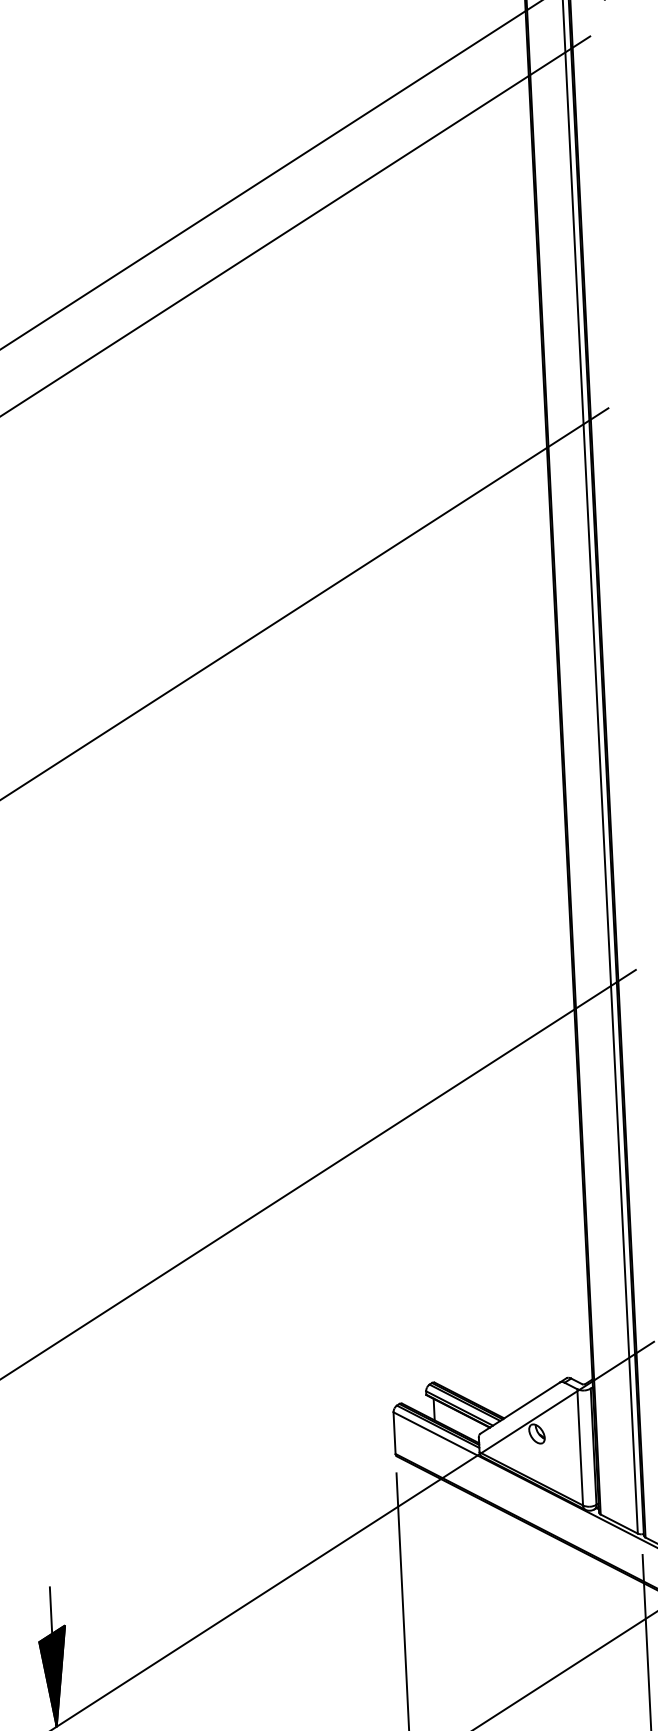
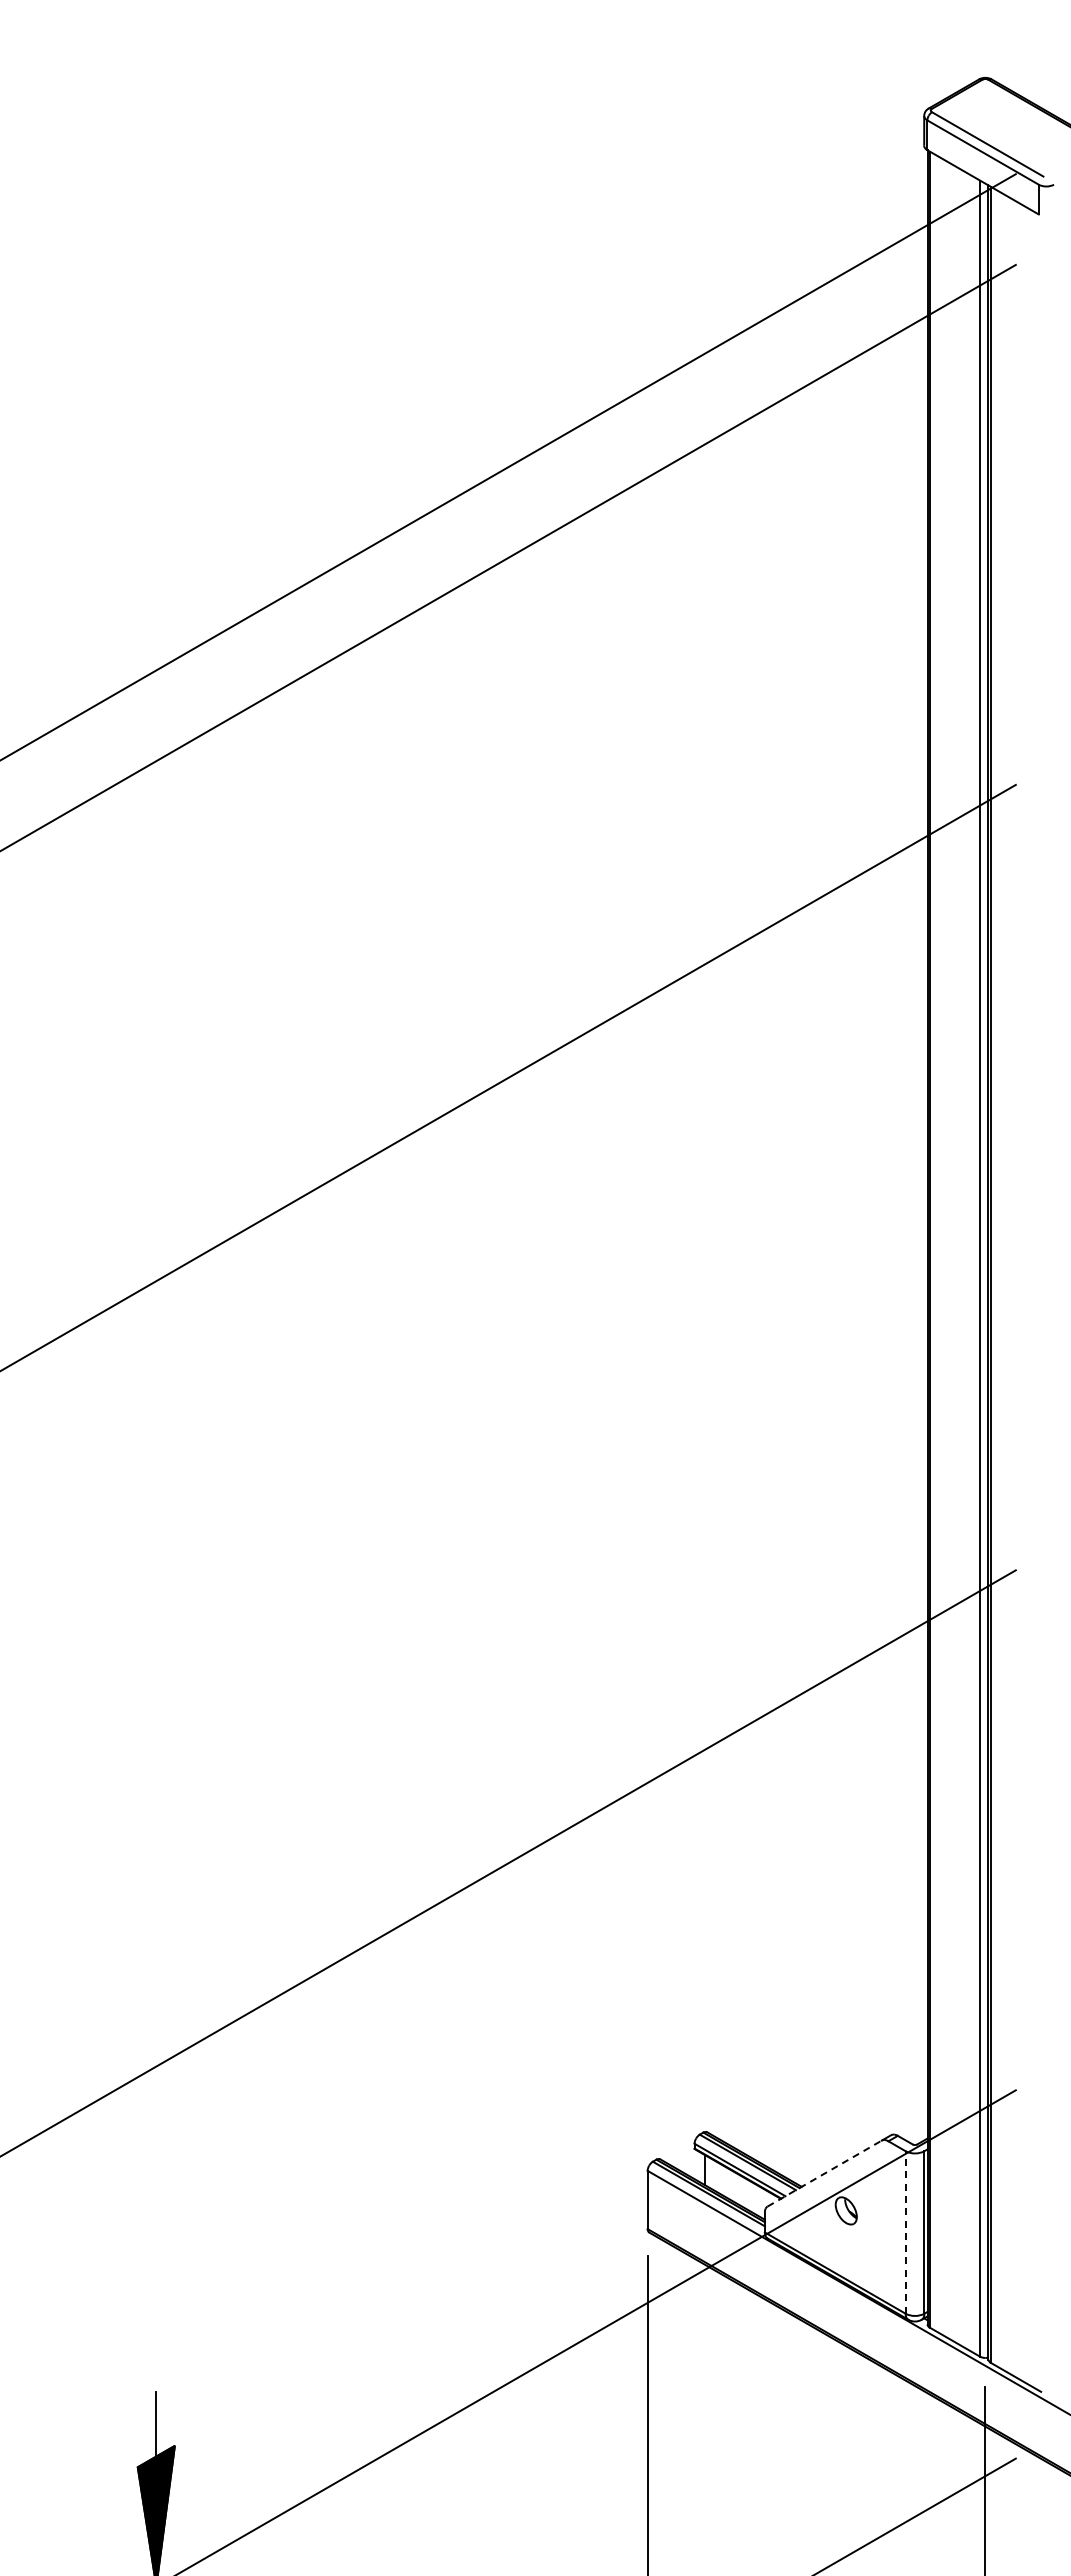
line: (520, 1408) -> (824, 2173), solid -> dashed
line: (580, 1446) -> (905, 2231), solid -> dashed

